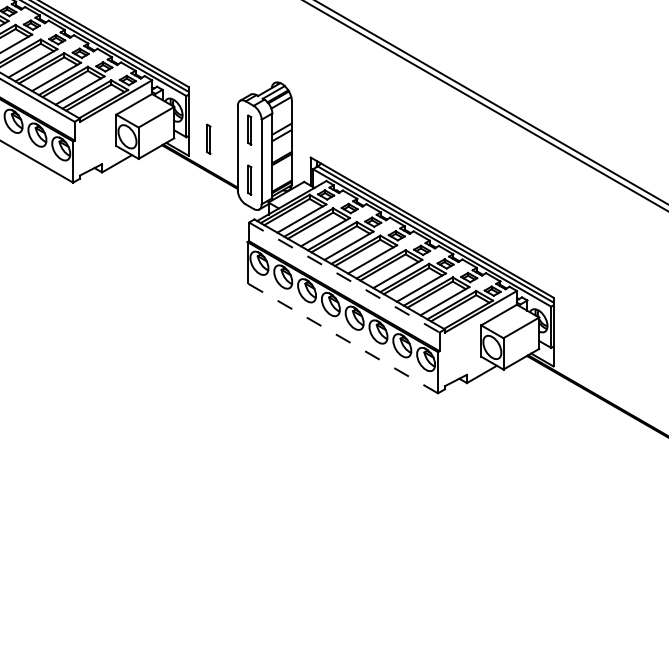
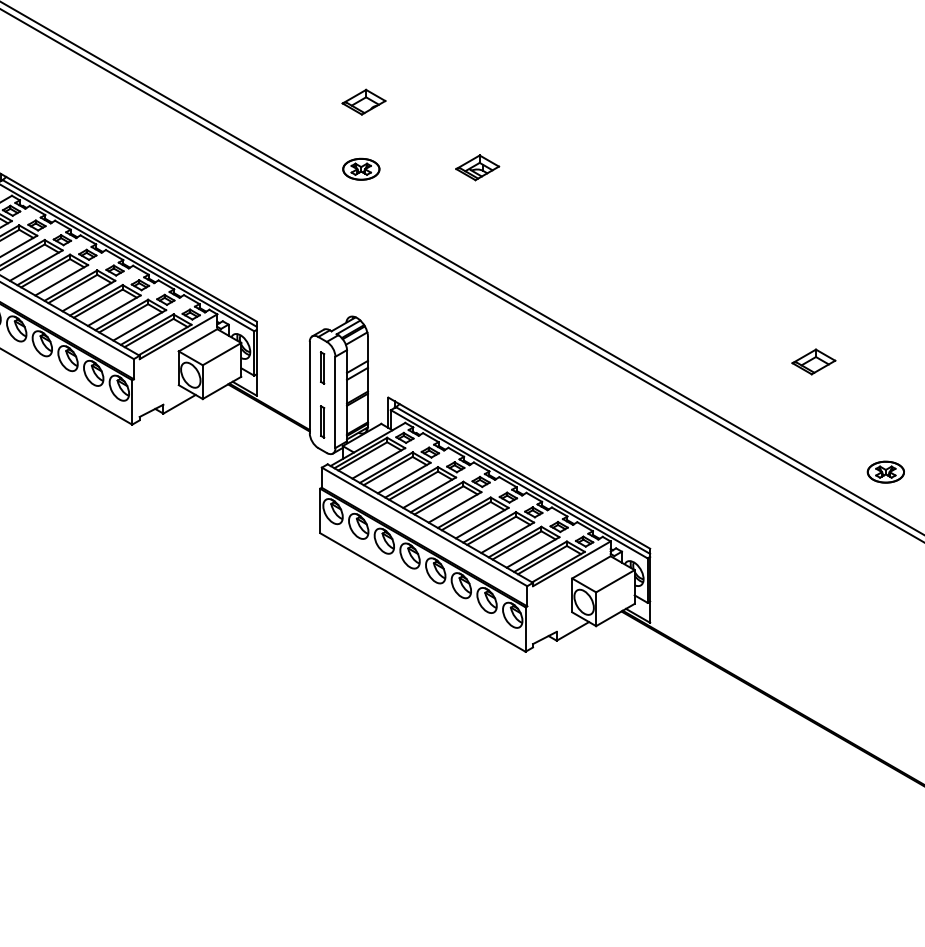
part: (208, 138) -> (278, 377), removed
line: (344, 277) -> (424, 526), dashed -> solid
line: (342, 338) -> (422, 592), dashed -> solid

